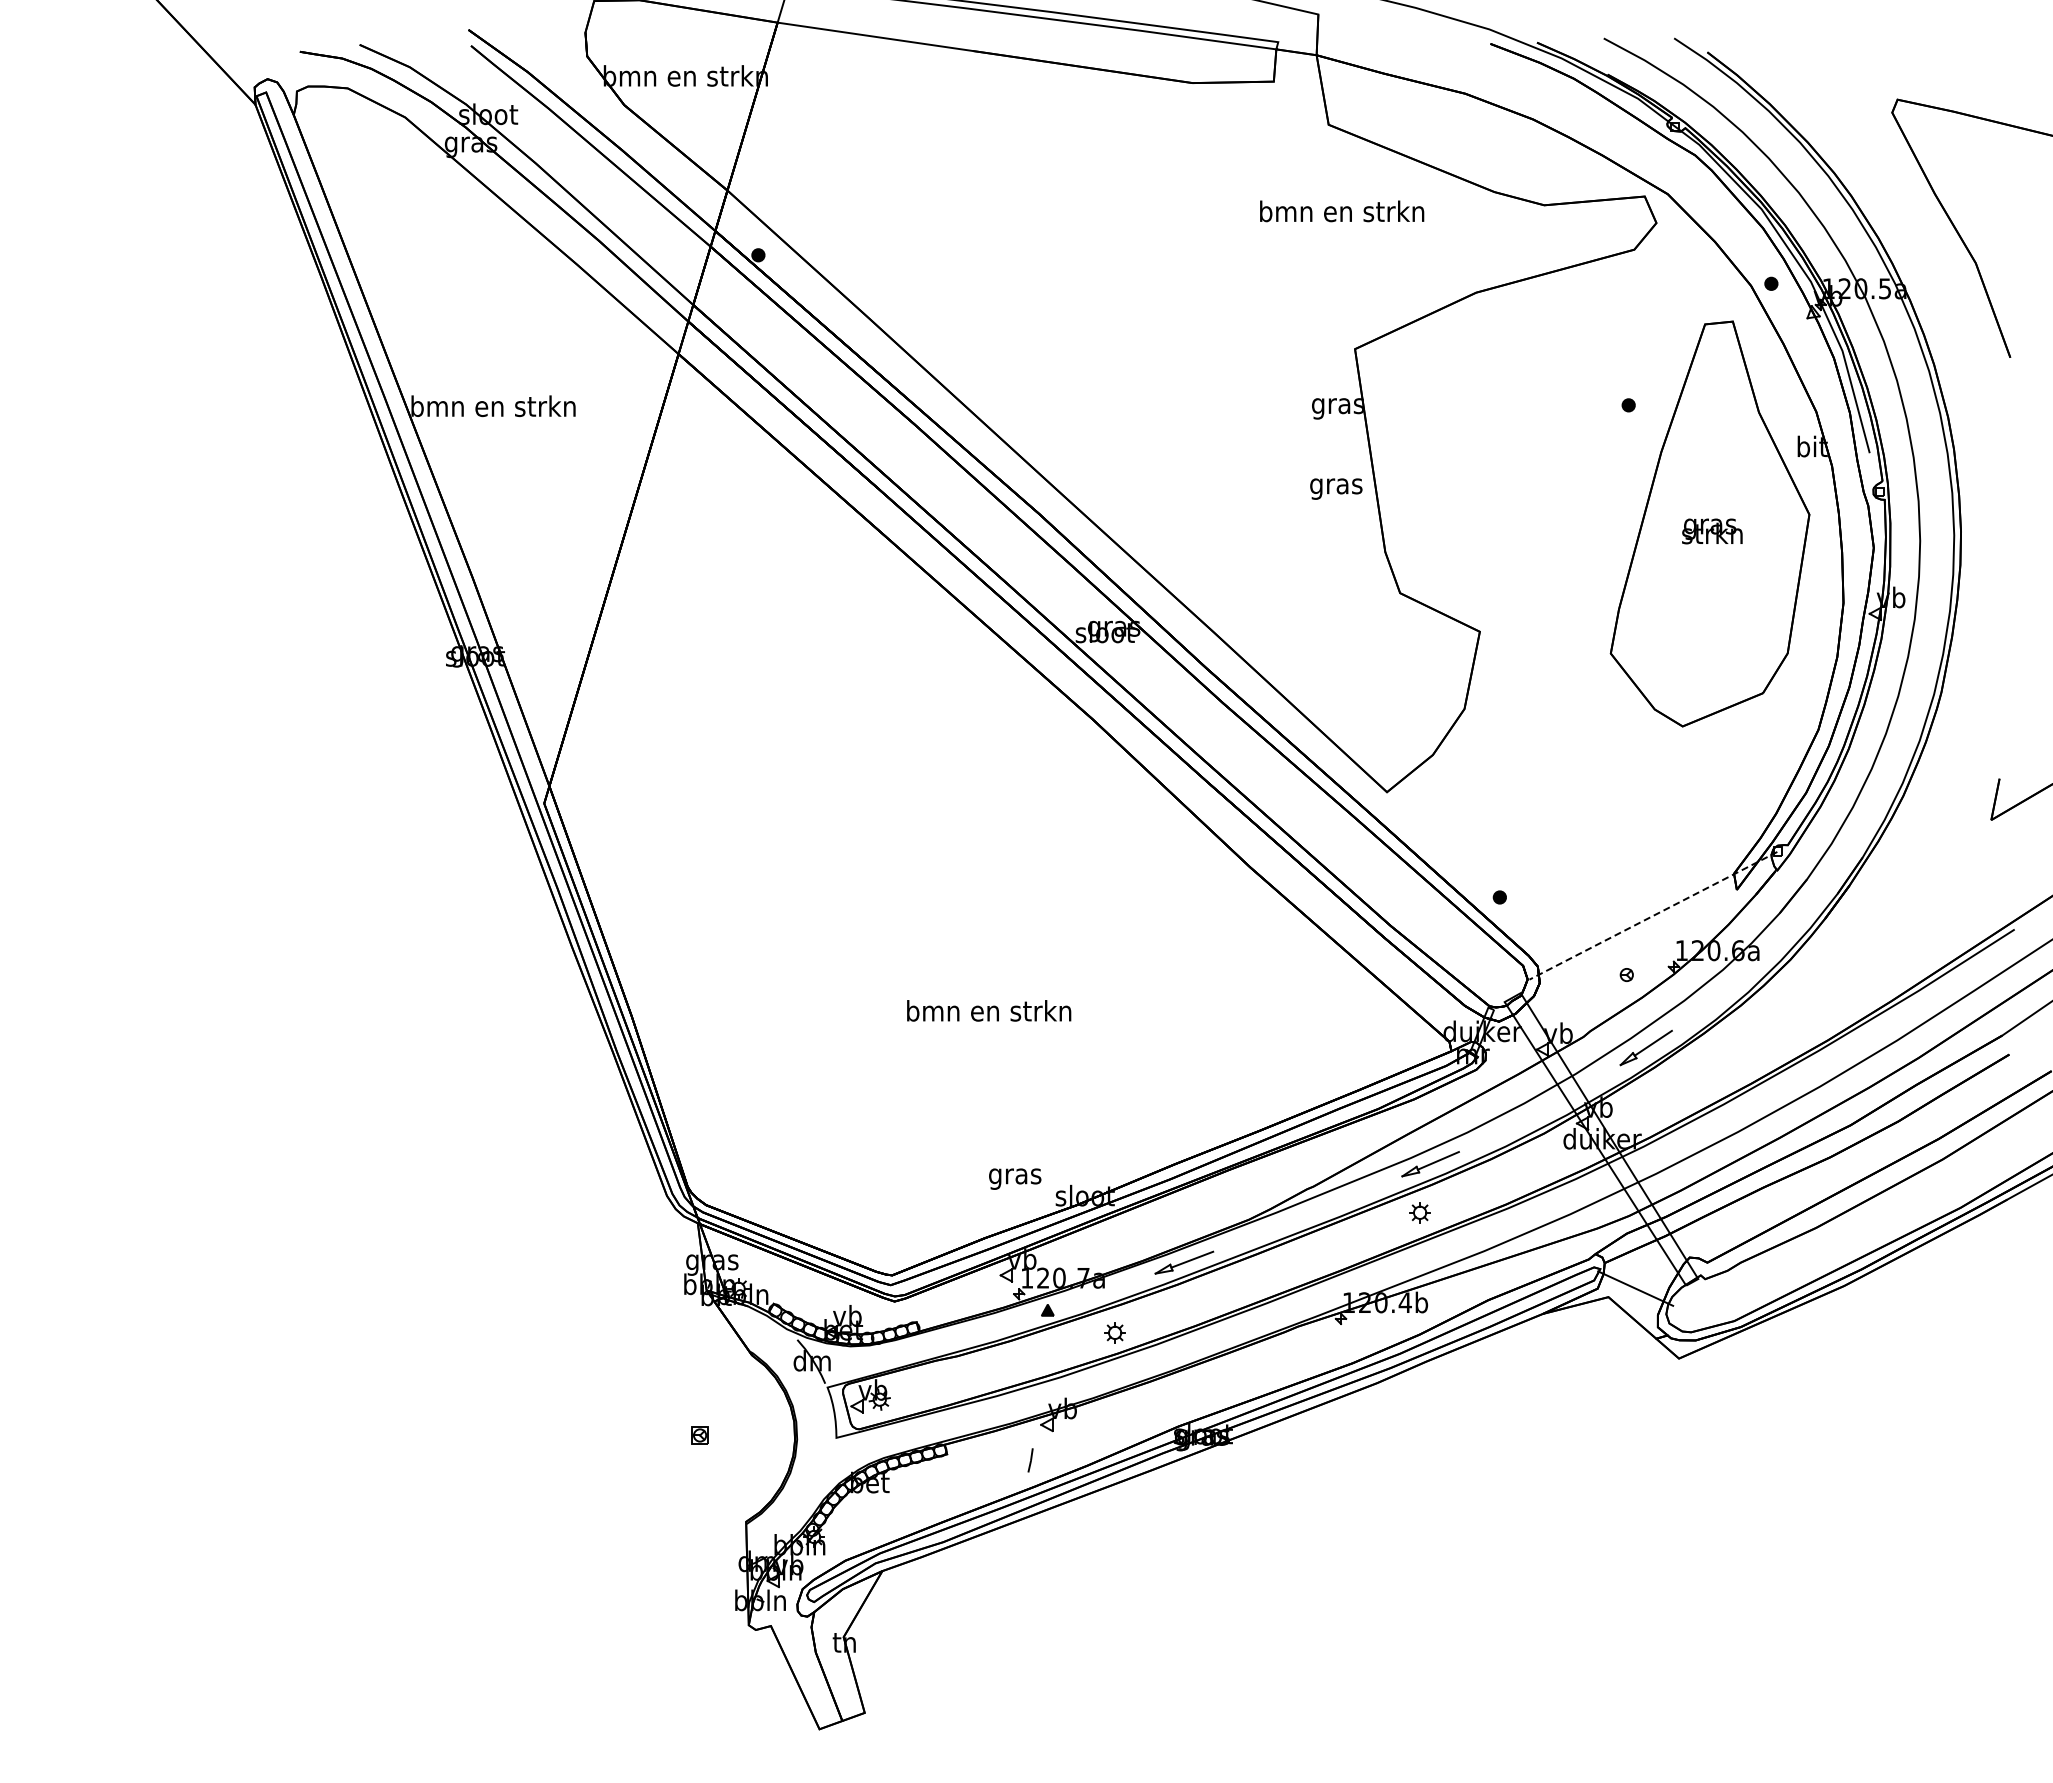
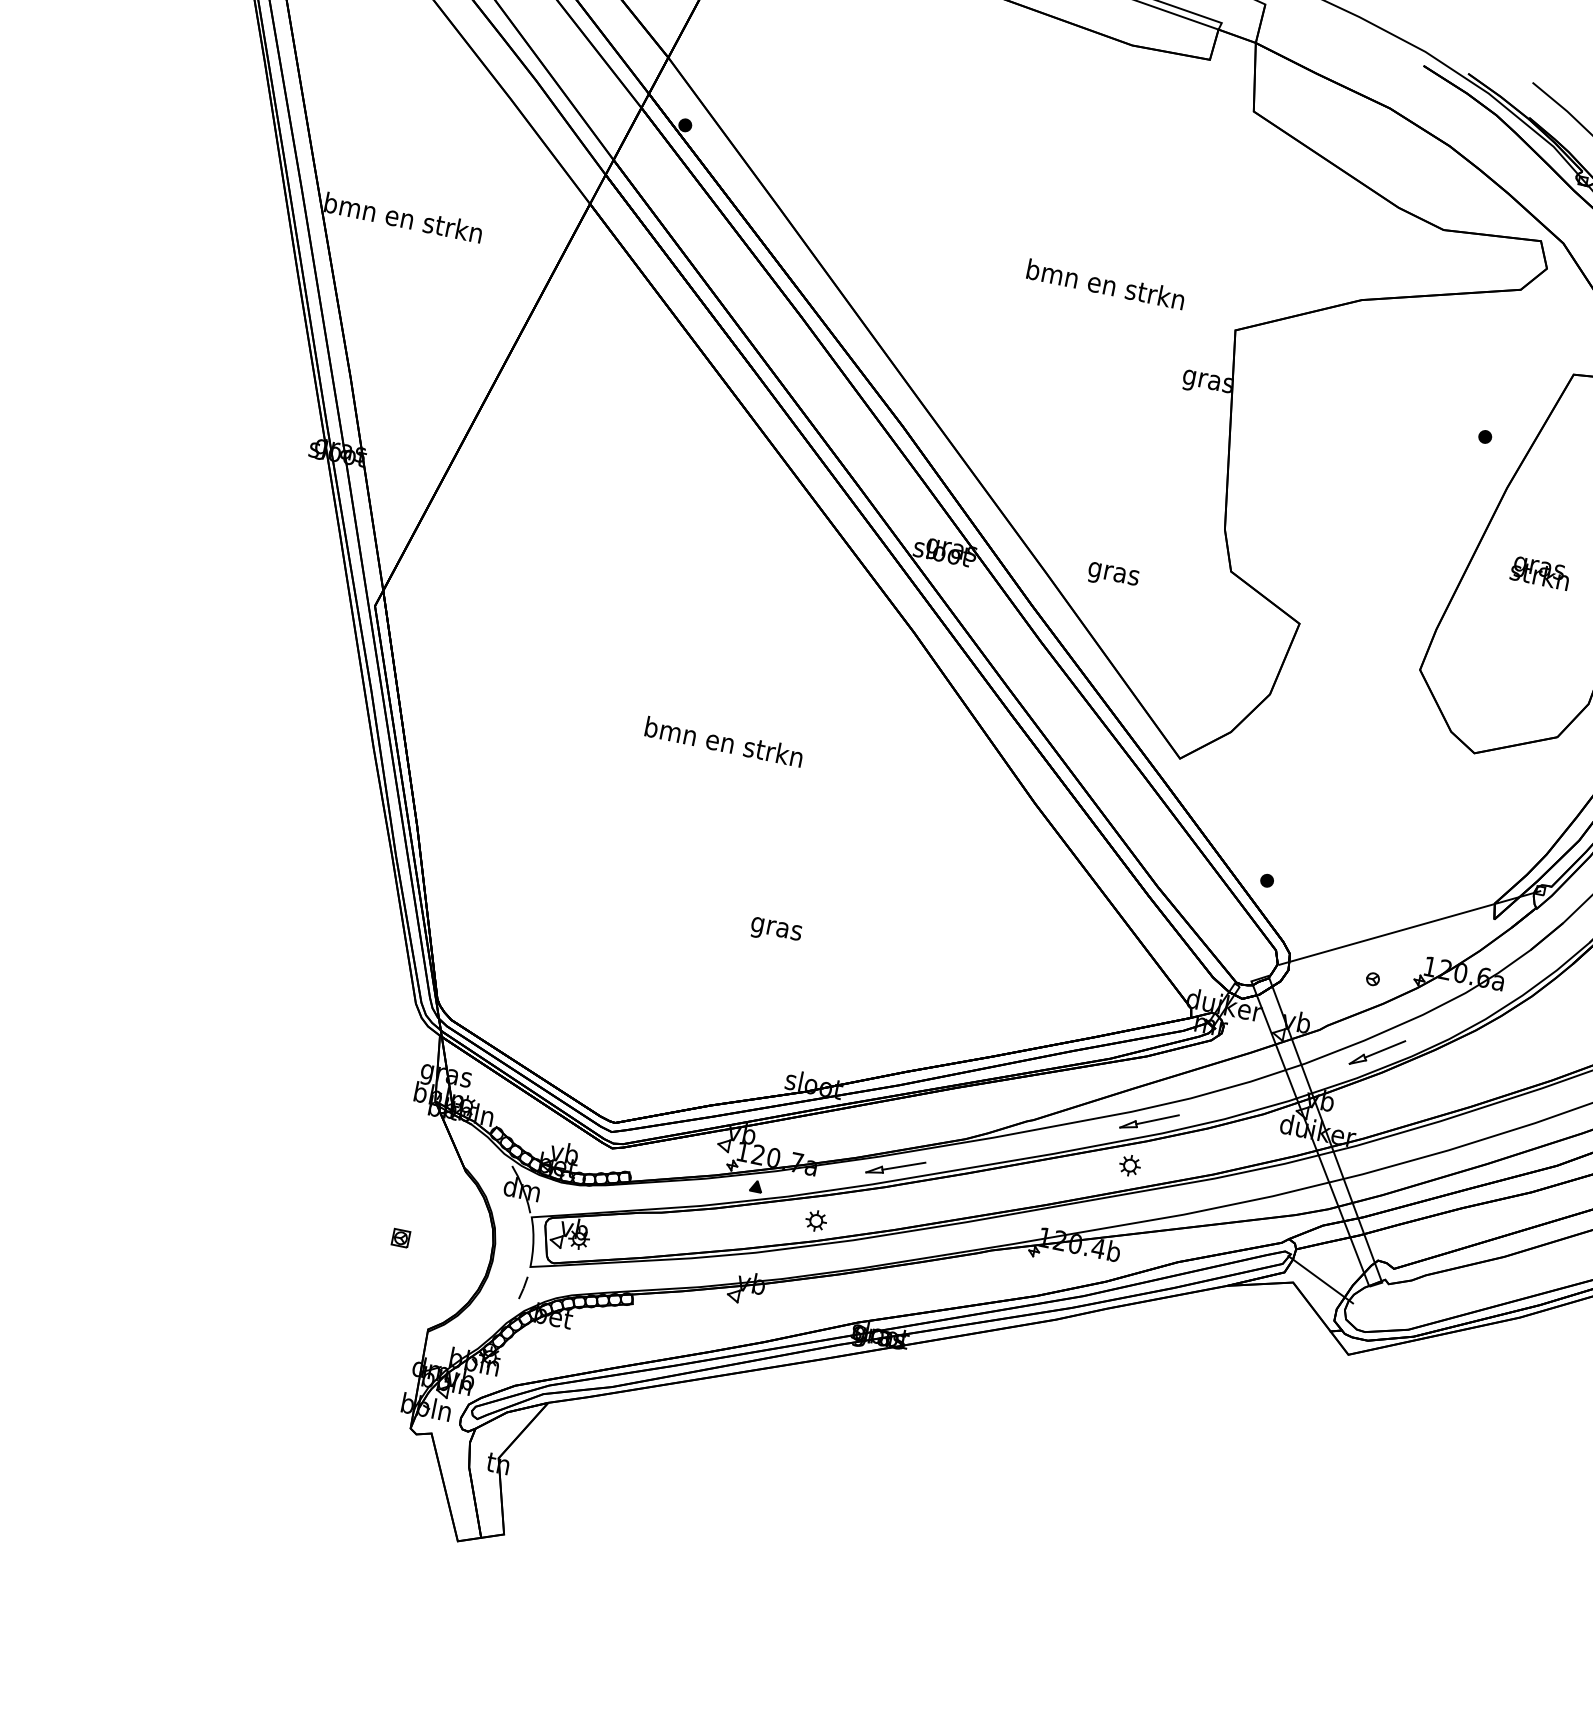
text: (1342, 211) -> (1106, 284), moved
text: (1336, 488) -> (1113, 575), moved
line: (1652, 916) -> (1408, 928), dashed -> solid
text: (989, 1010) -> (724, 741), moved
text: (1015, 1178) -> (776, 930), moved
line: (1030, 1460) -> (523, 1287), moved

